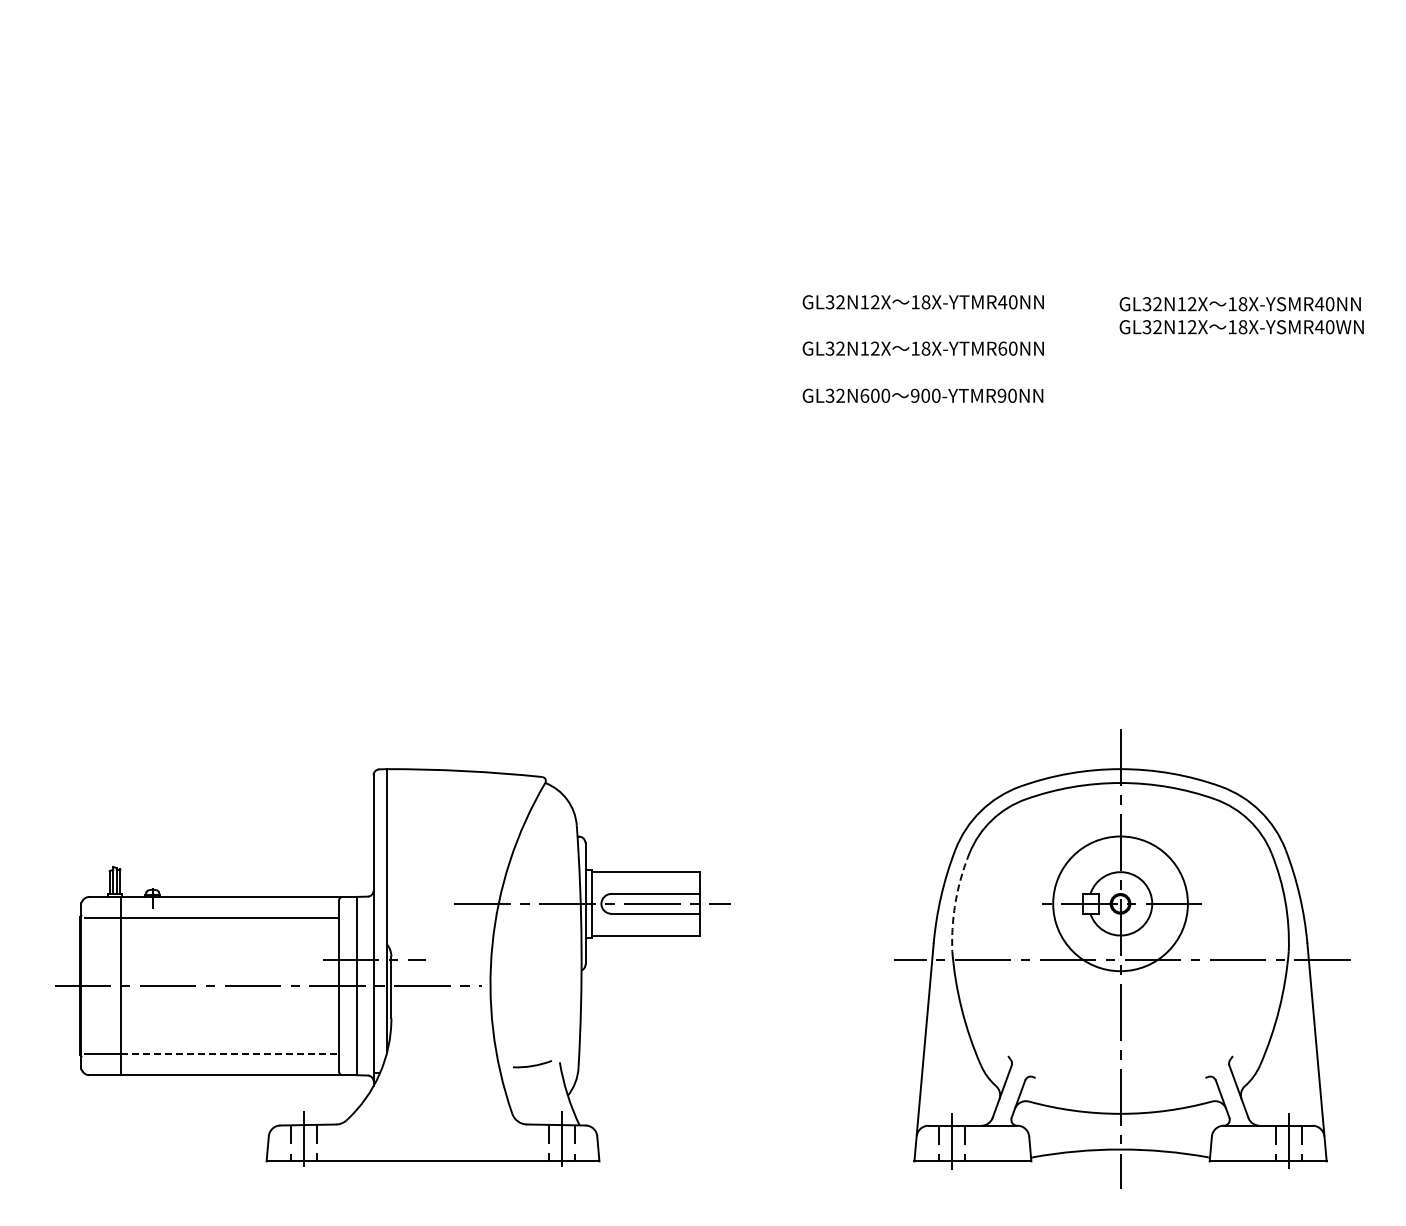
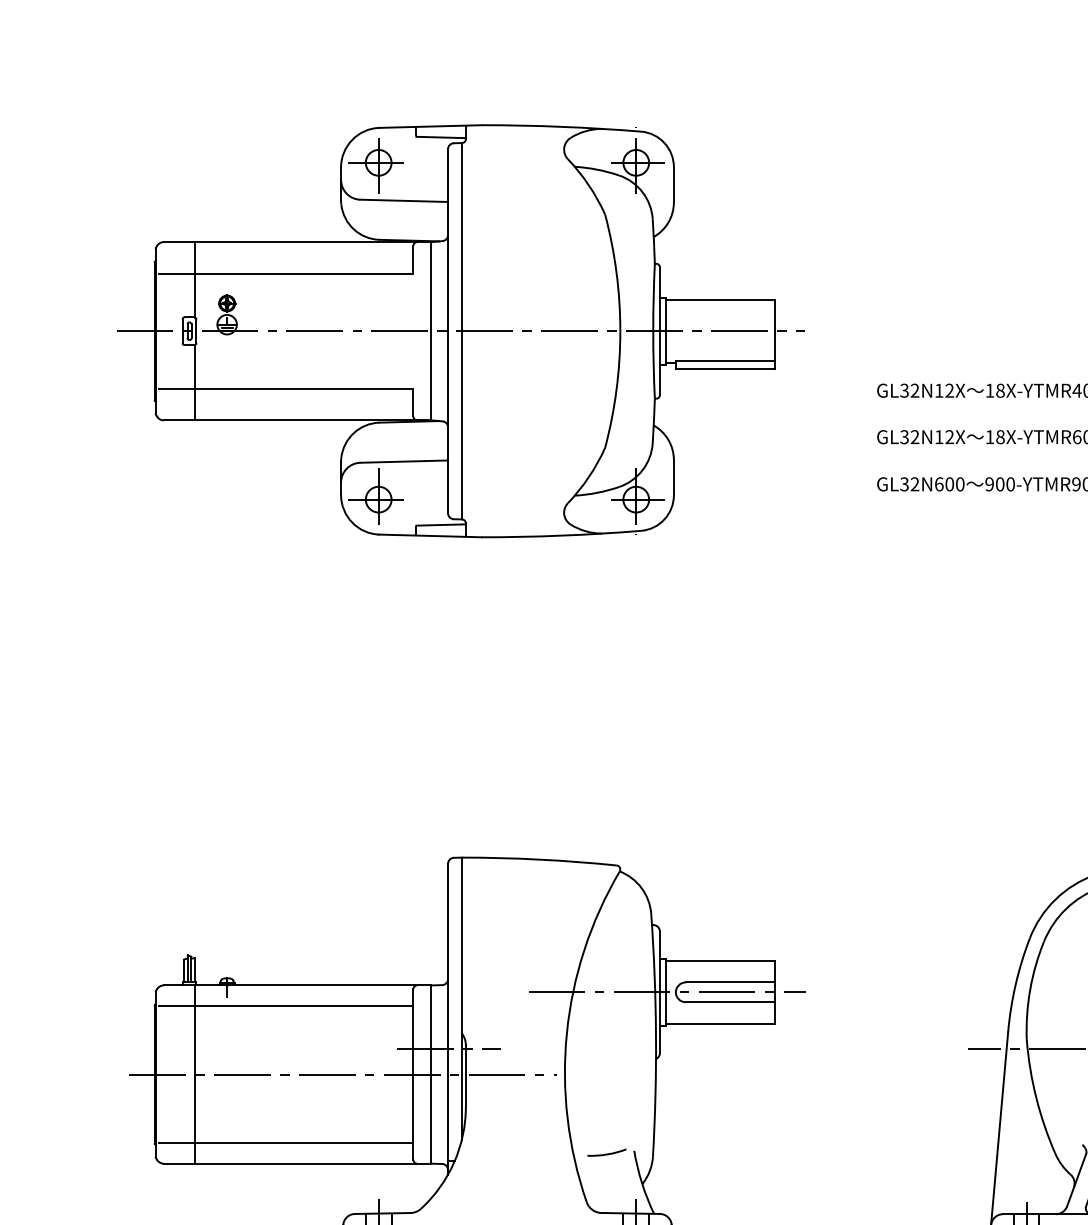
part: (385, 242) -> (459, 330), added
arc: (955, 901) -> (1029, 989), dashed -> solid
line: (228, 1054) -> (302, 1142), dashed -> solid

